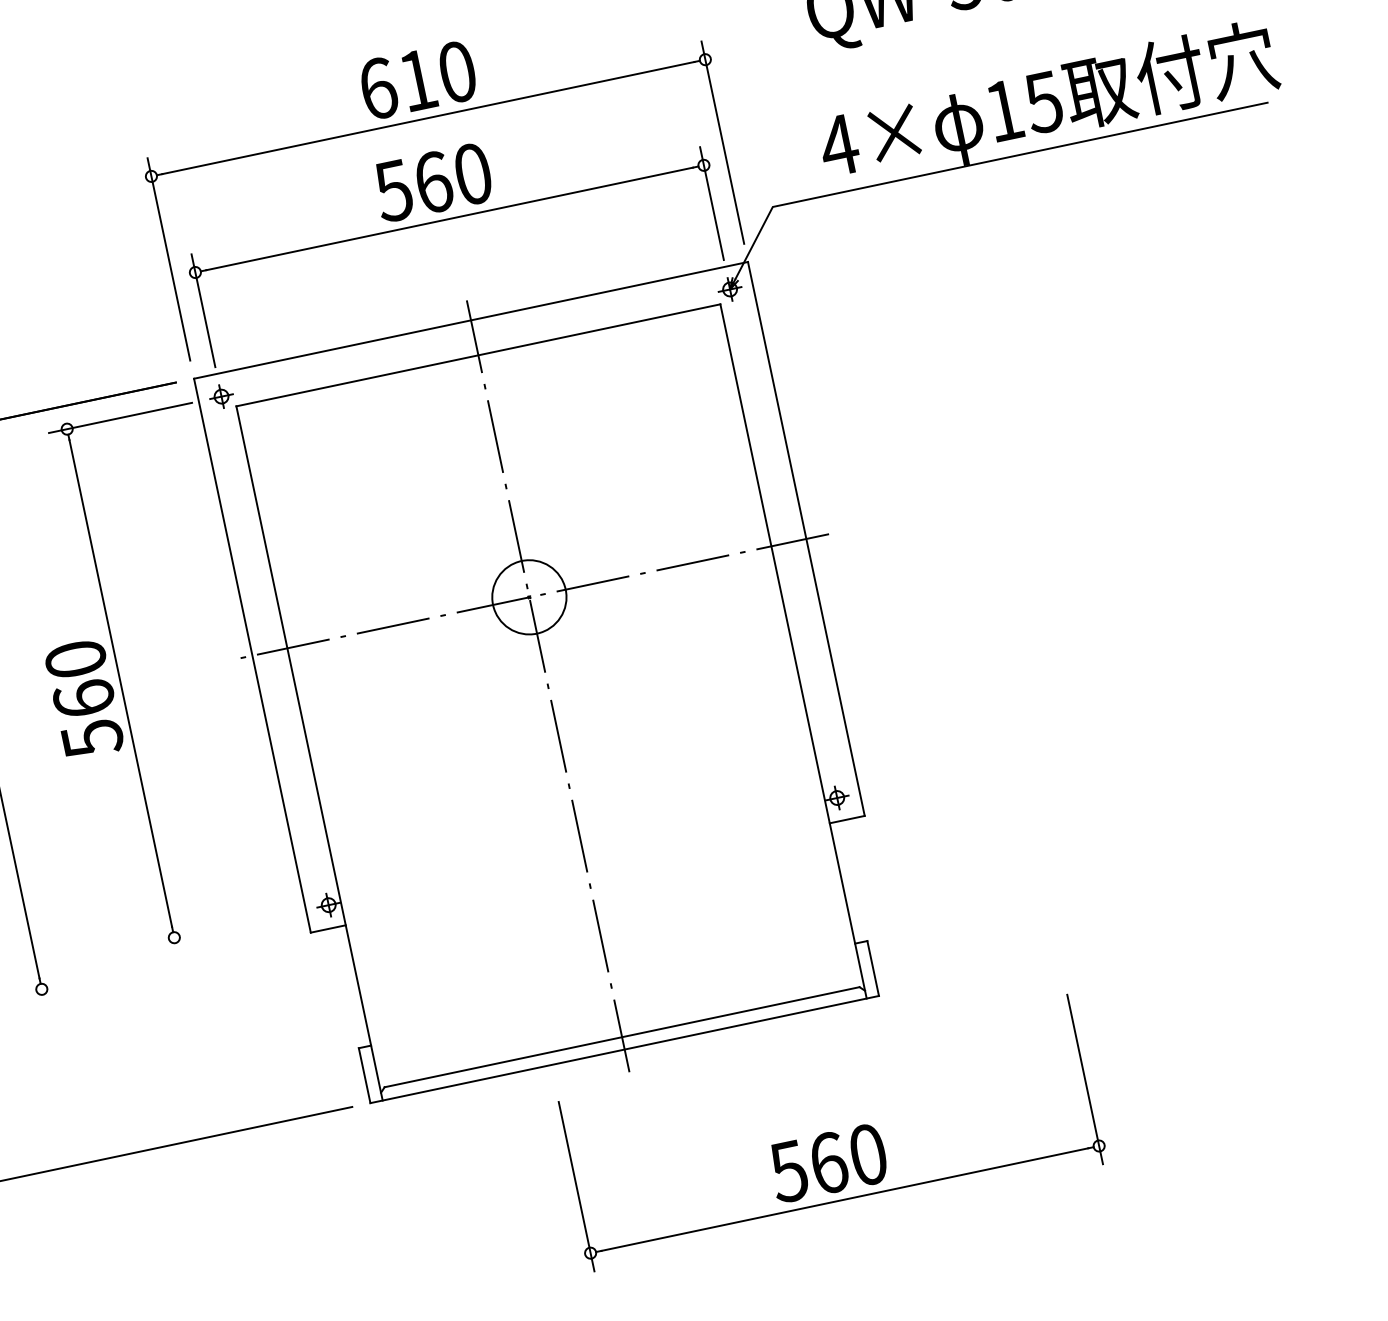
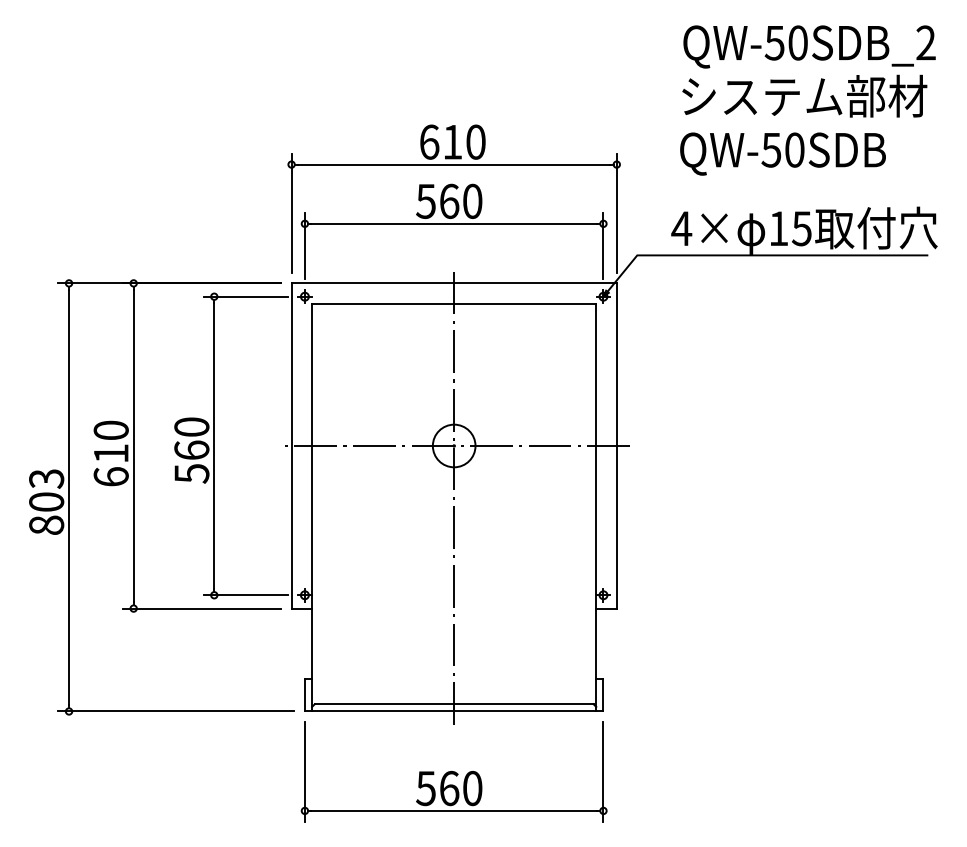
line: (227, 926) -> (245, 595), added
line: (157, 964) -> (201, 608), added
part: (829, 1132) -> (453, 771), moved

